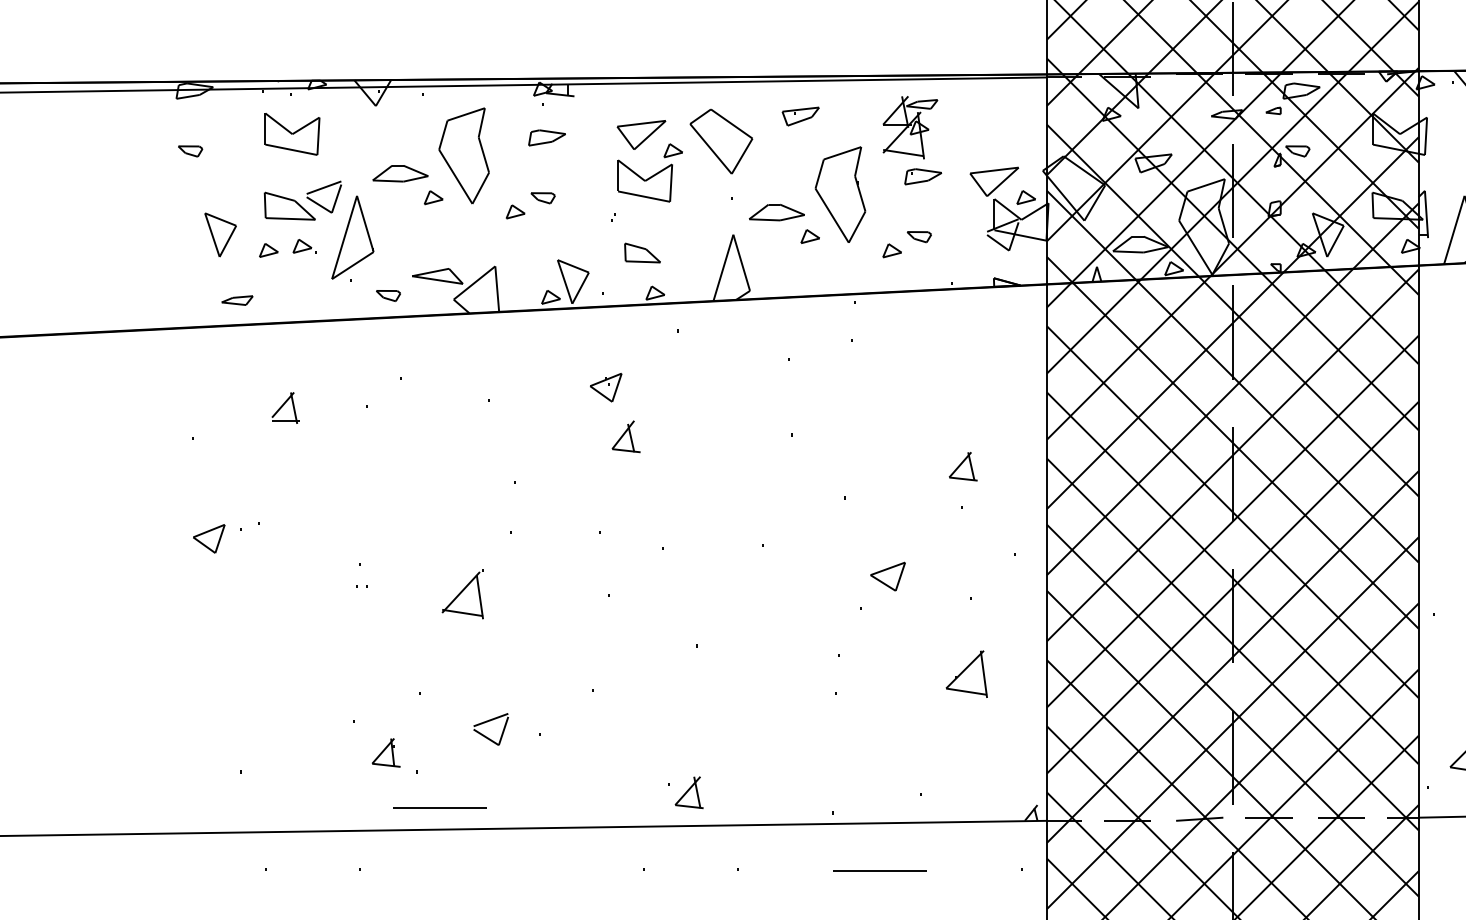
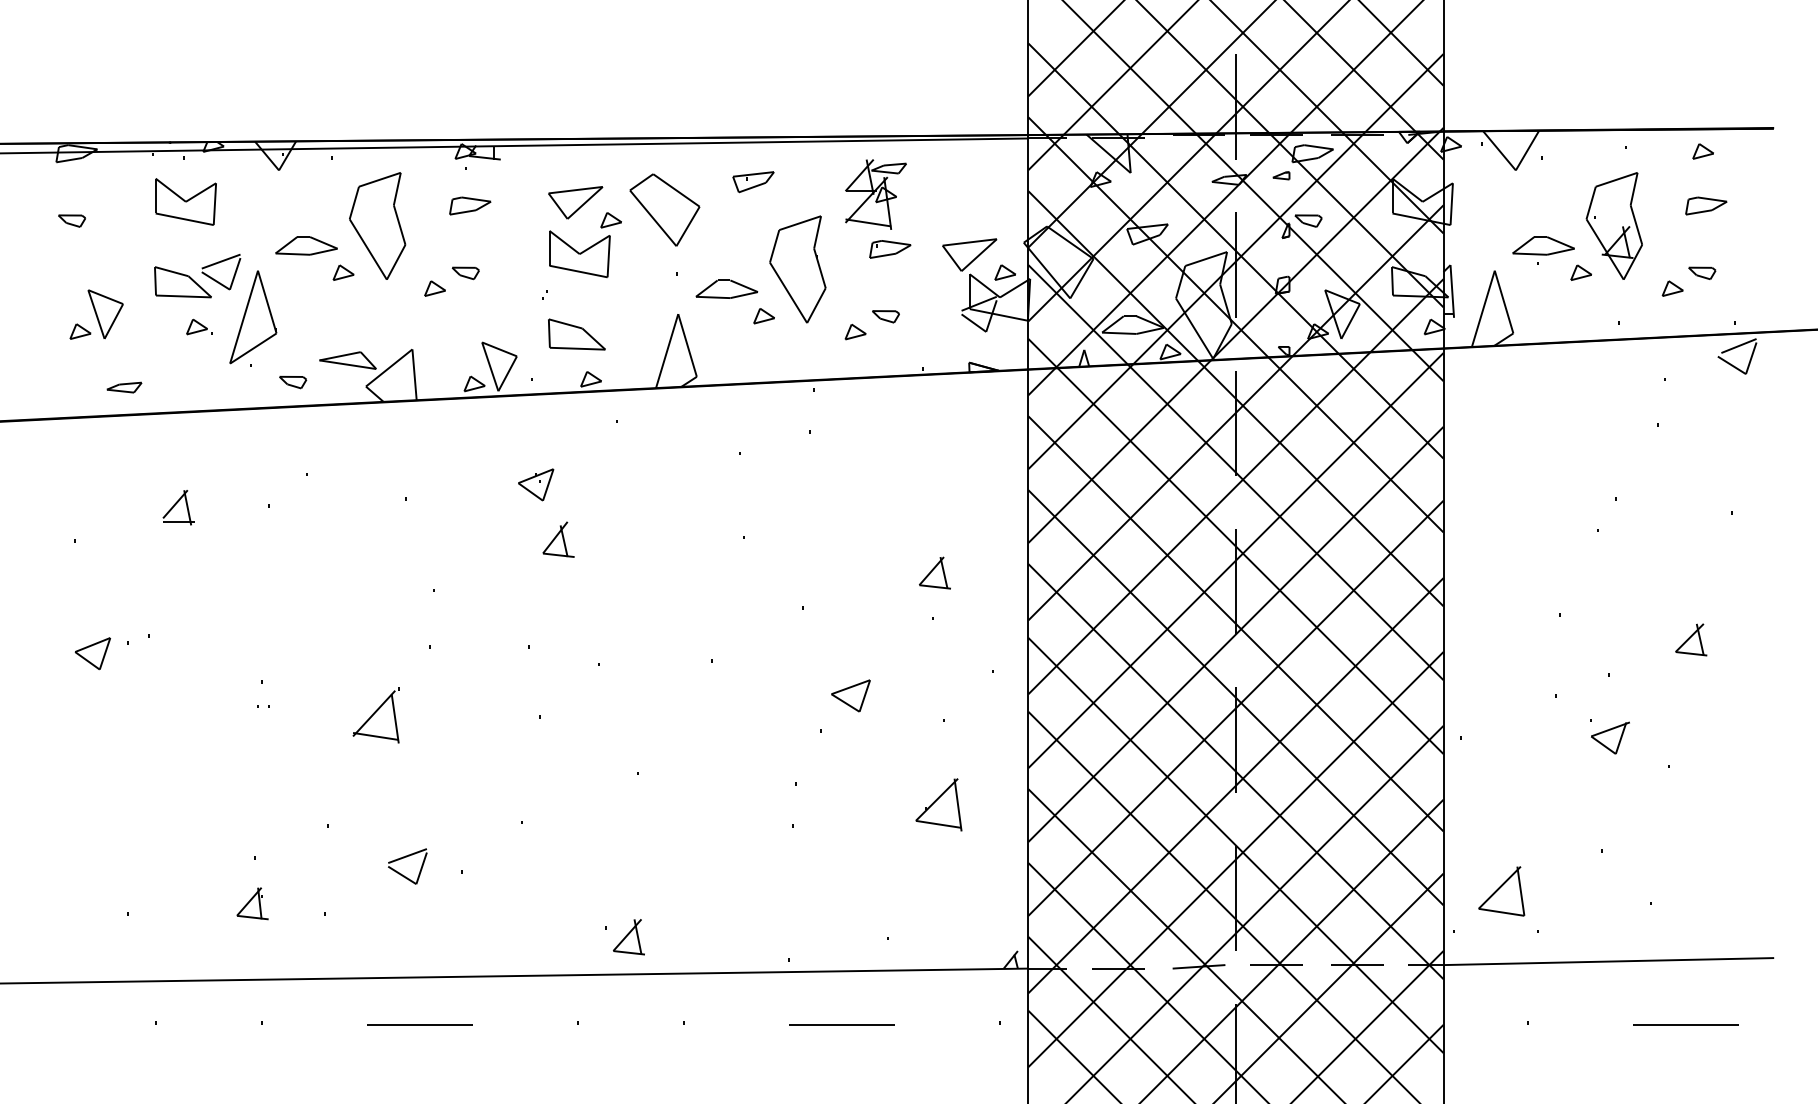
part: (268, 250) -> (80, 331), moved
part: (642, 253) -> (576, 334), size x1.43
part: (386, 752) -> (252, 903), moved
line: (439, 807) -> (419, 1024), moved

